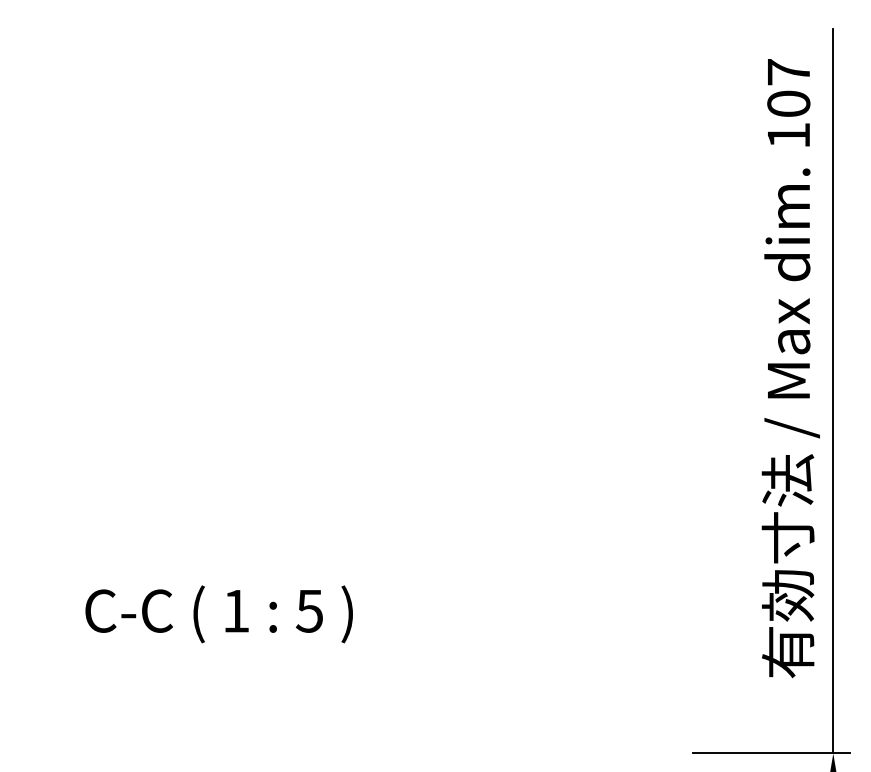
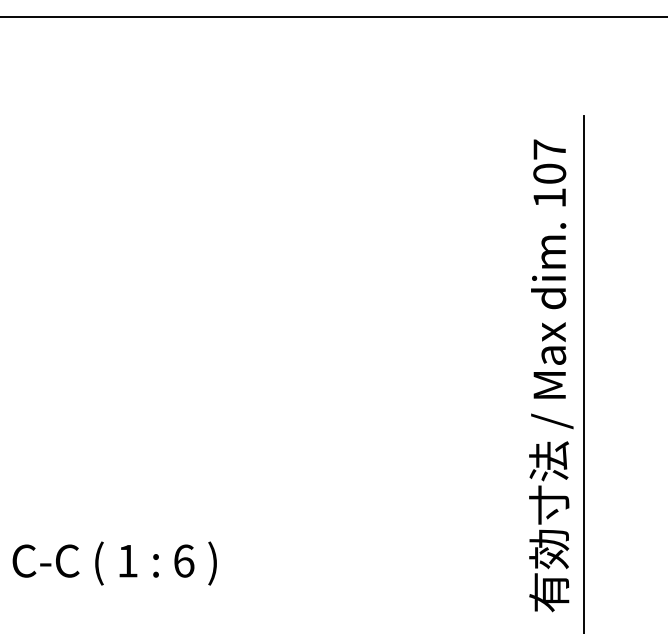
text: (309, 610) -> (183, 560), 5 -> 6

